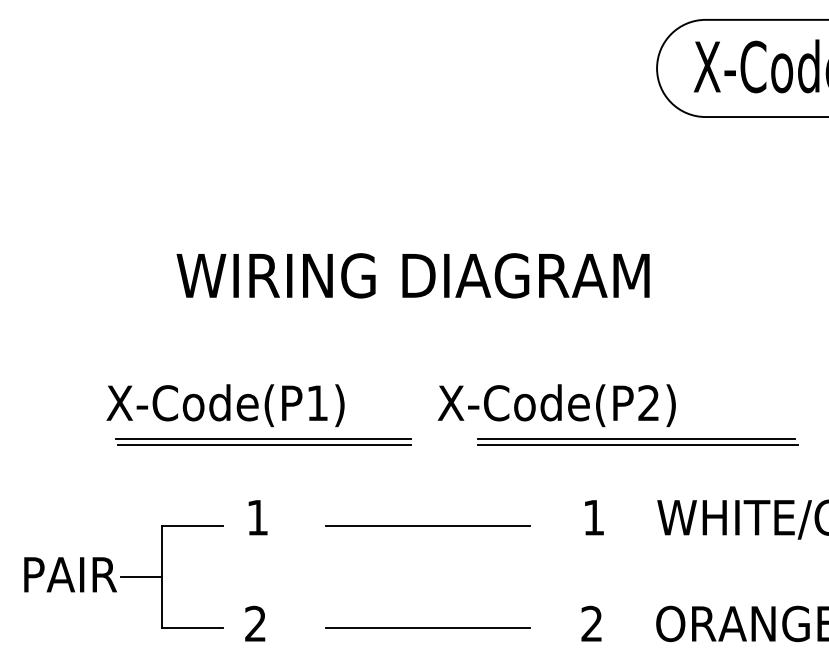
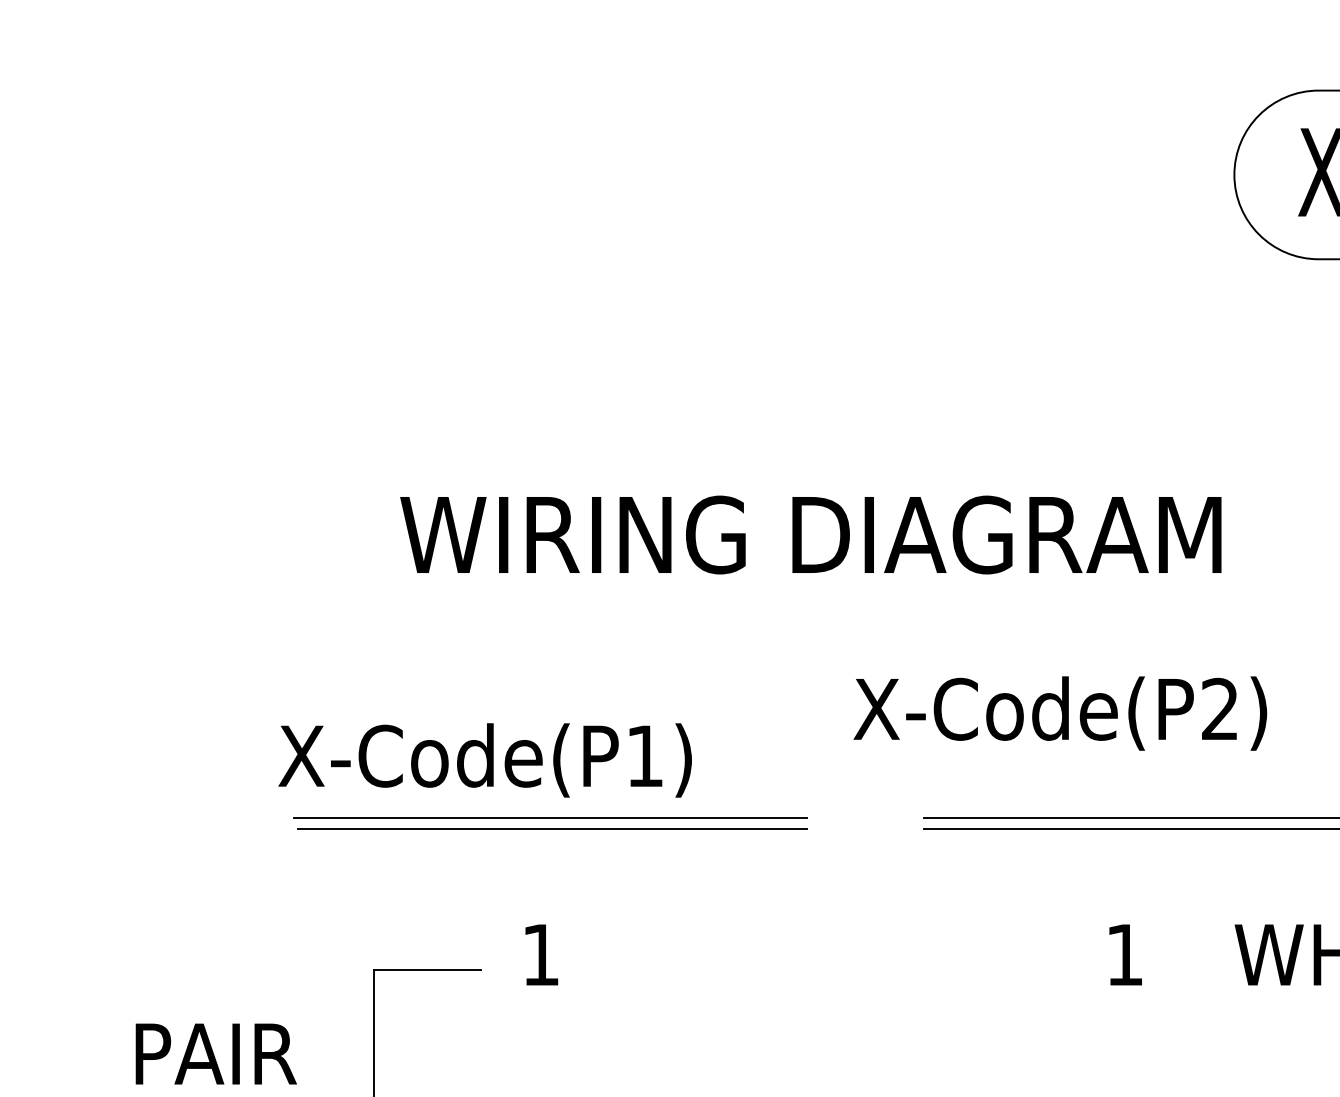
text: (556, 405) -> (1059, 713), moved
line: (427, 526) -> (835, 970), removed
line: (140, 577) -> (337, 1058), removed

